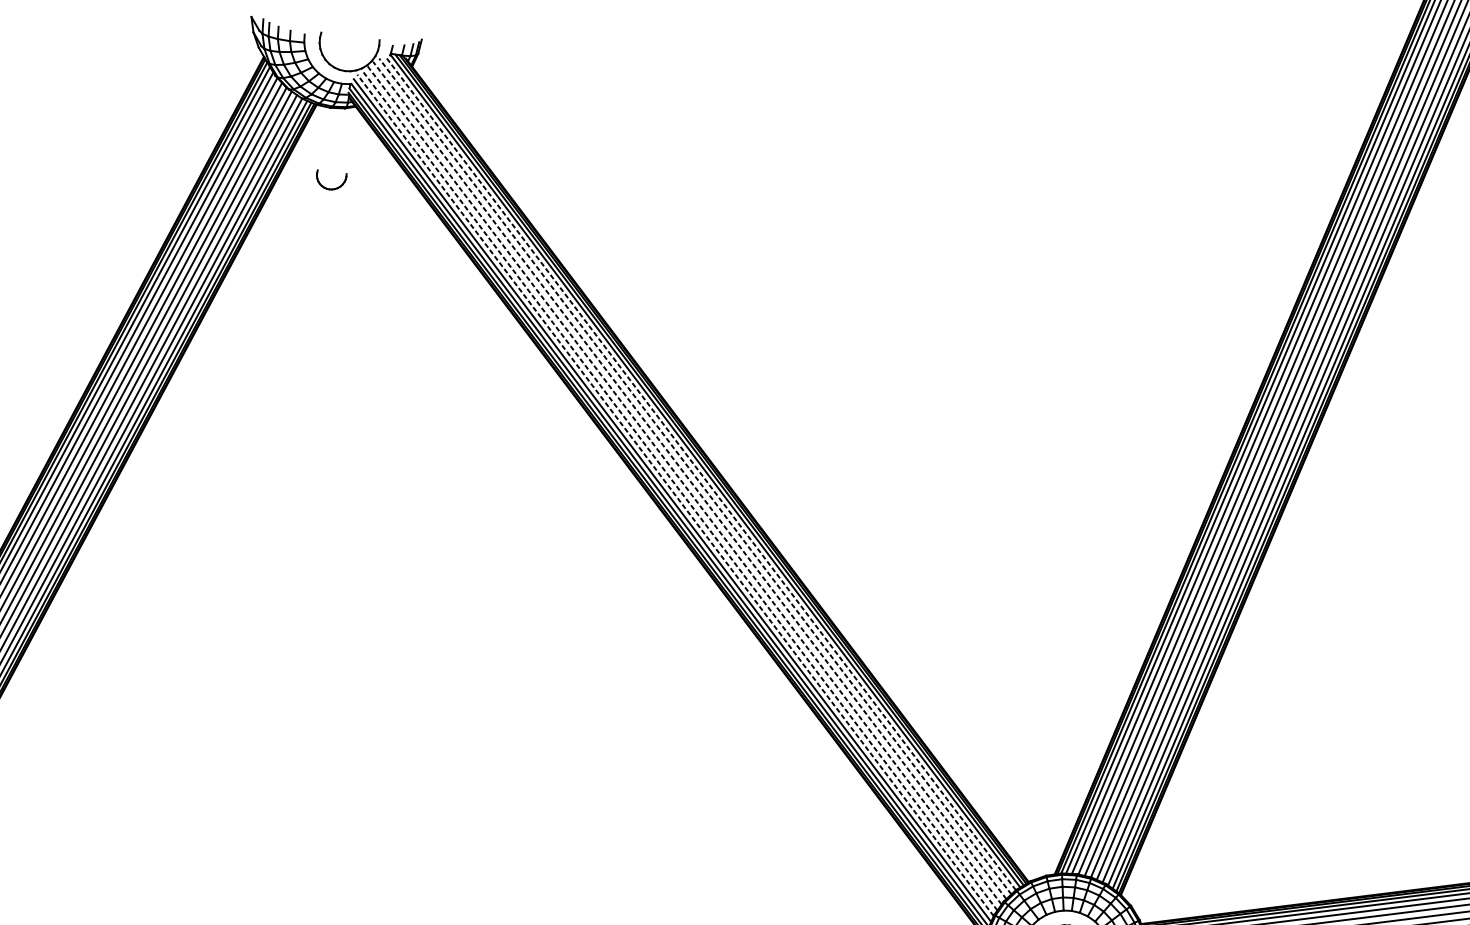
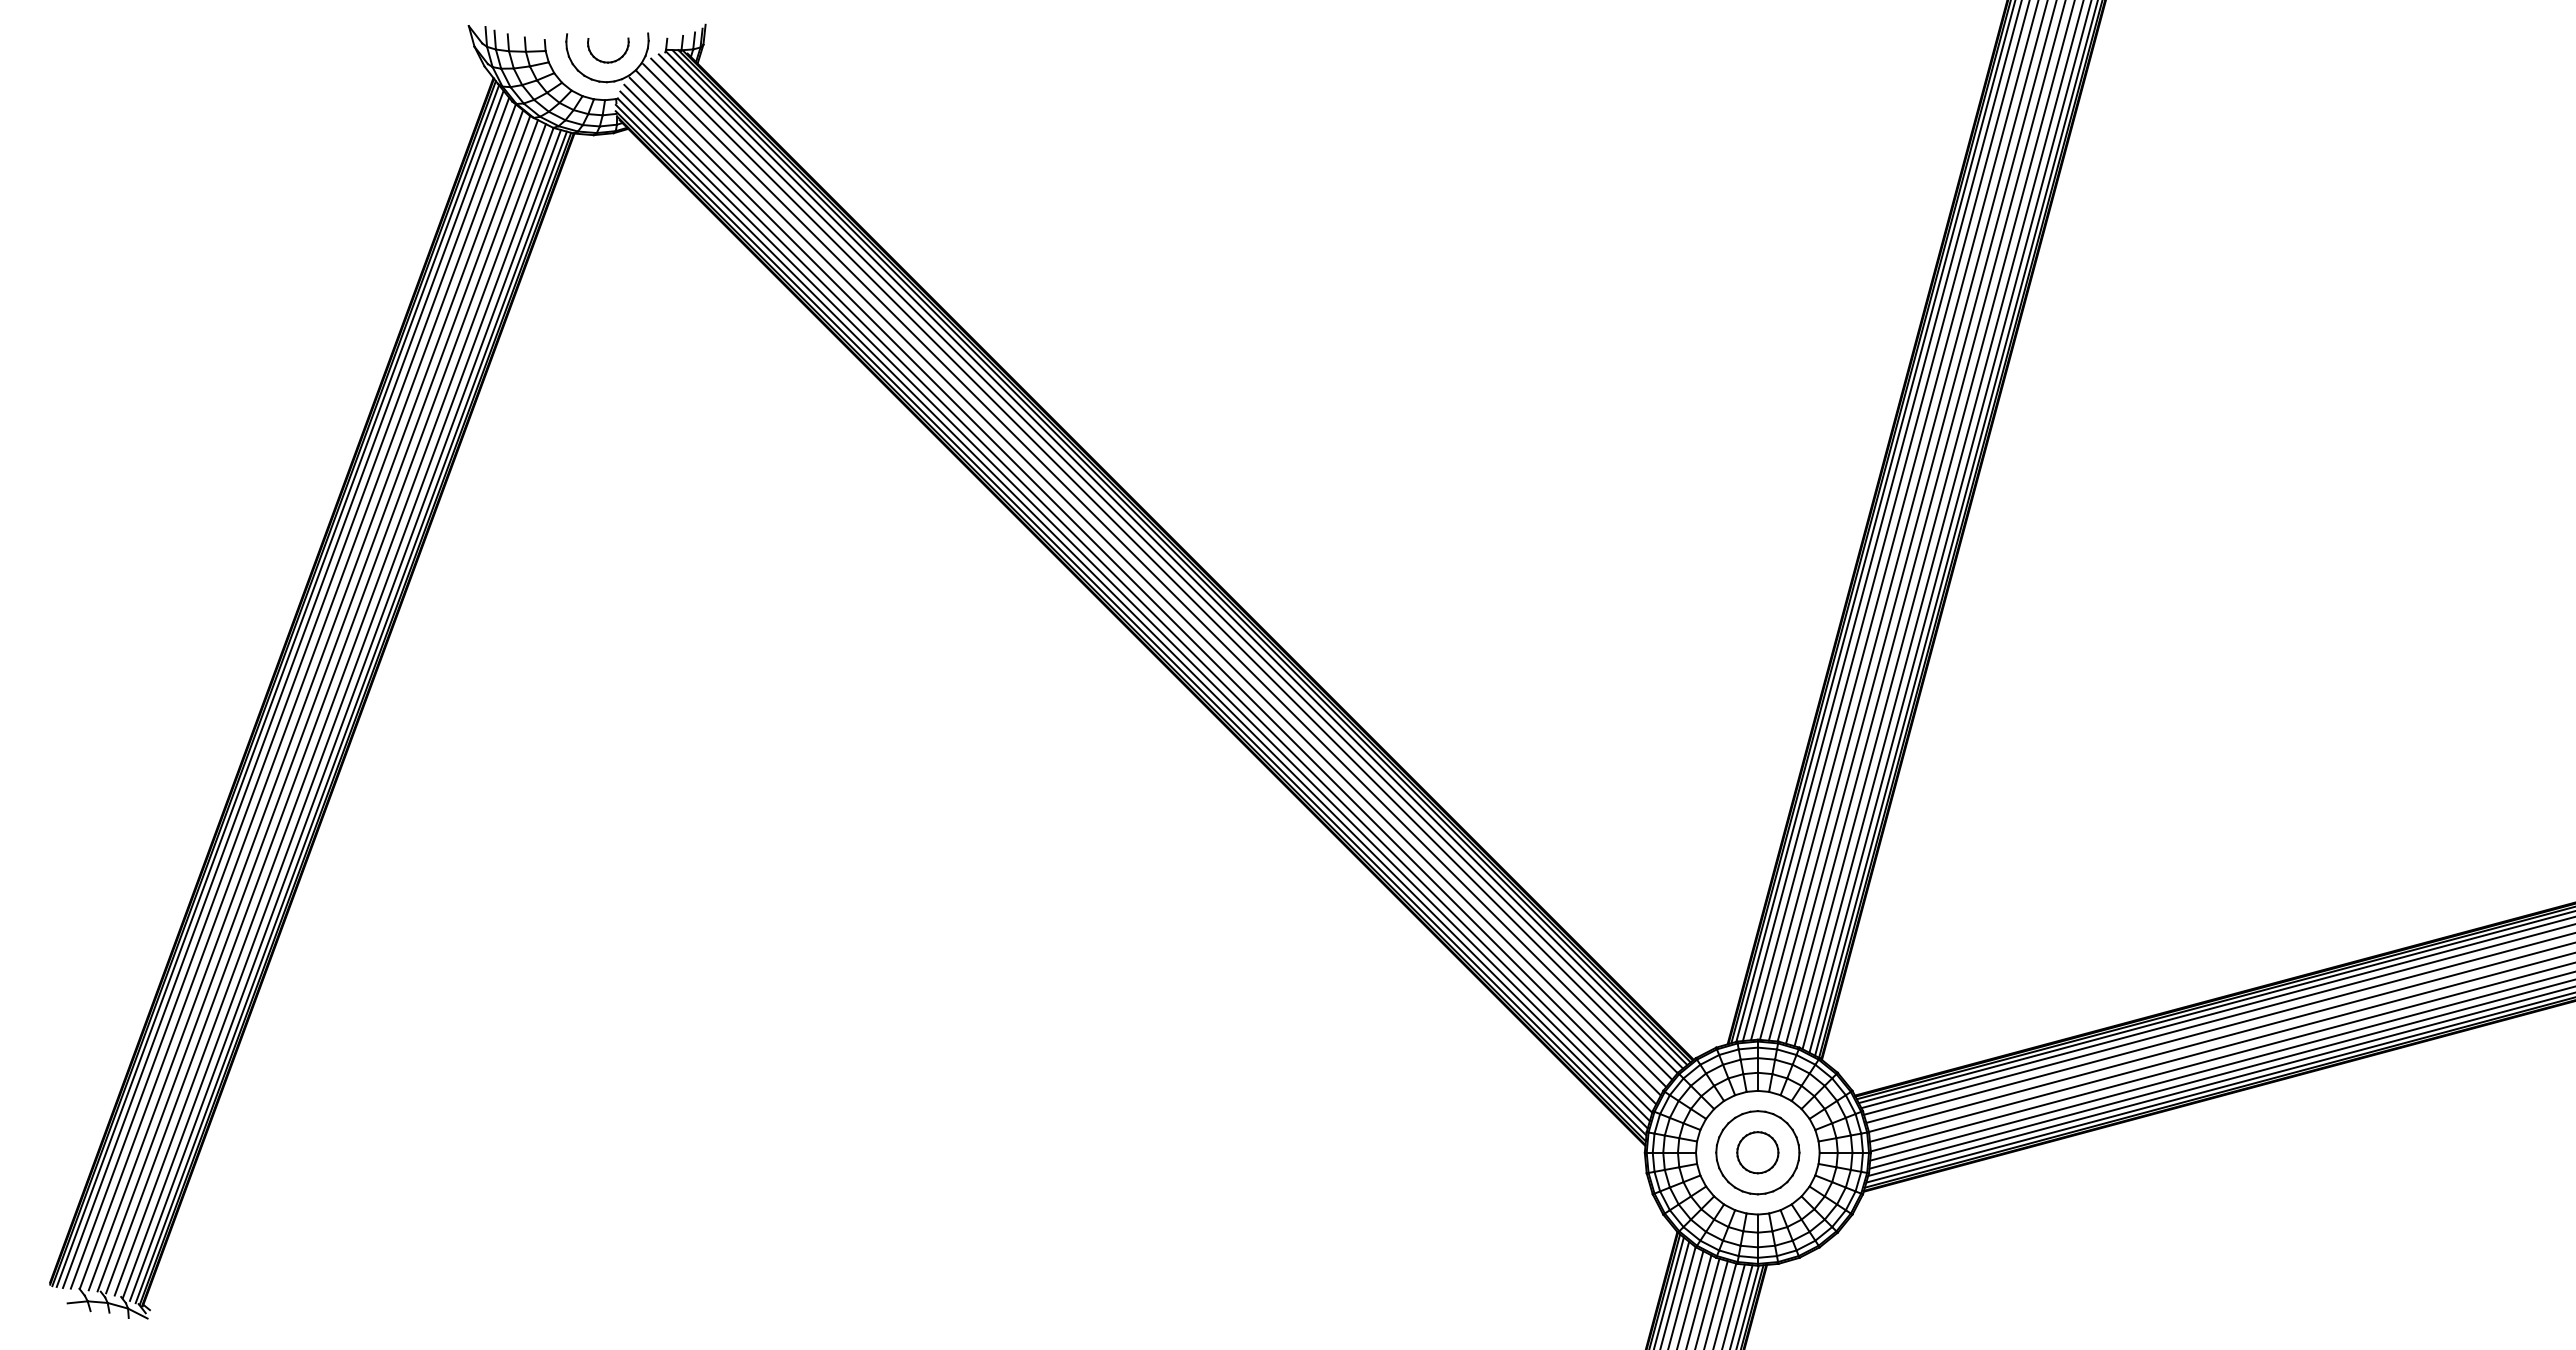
part: (329, 188) -> (608, 61), moved
line: (700, 472) -> (1167, 563), dashed -> solid
line: (695, 475) -> (1161, 568), dashed -> solid
line: (689, 480) -> (1154, 575), dashed -> solid
line: (684, 485) -> (1148, 583), dashed -> solid
line: (679, 490) -> (1142, 591), dashed -> solid
line: (675, 495) -> (1138, 598), dashed -> solid

